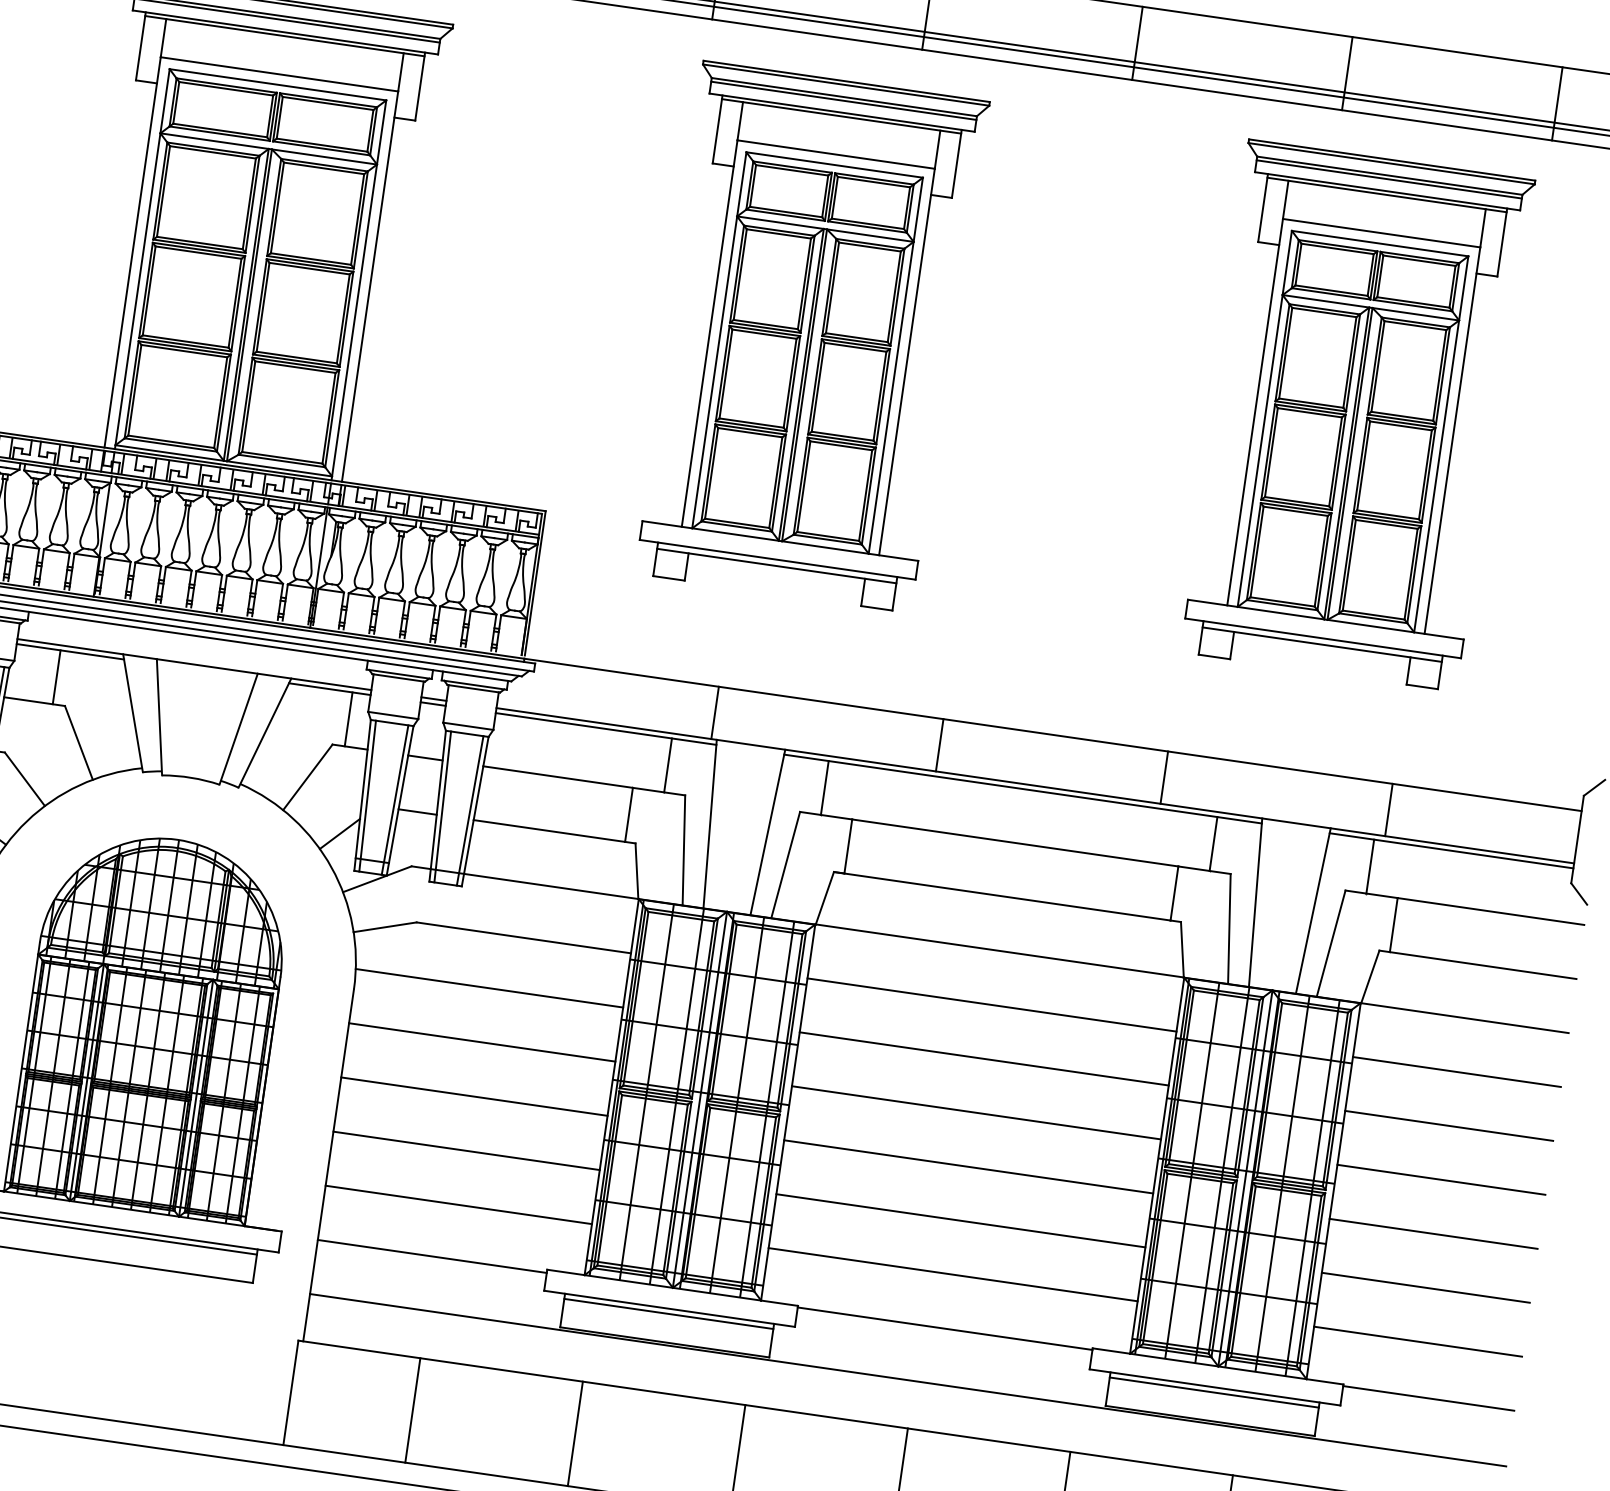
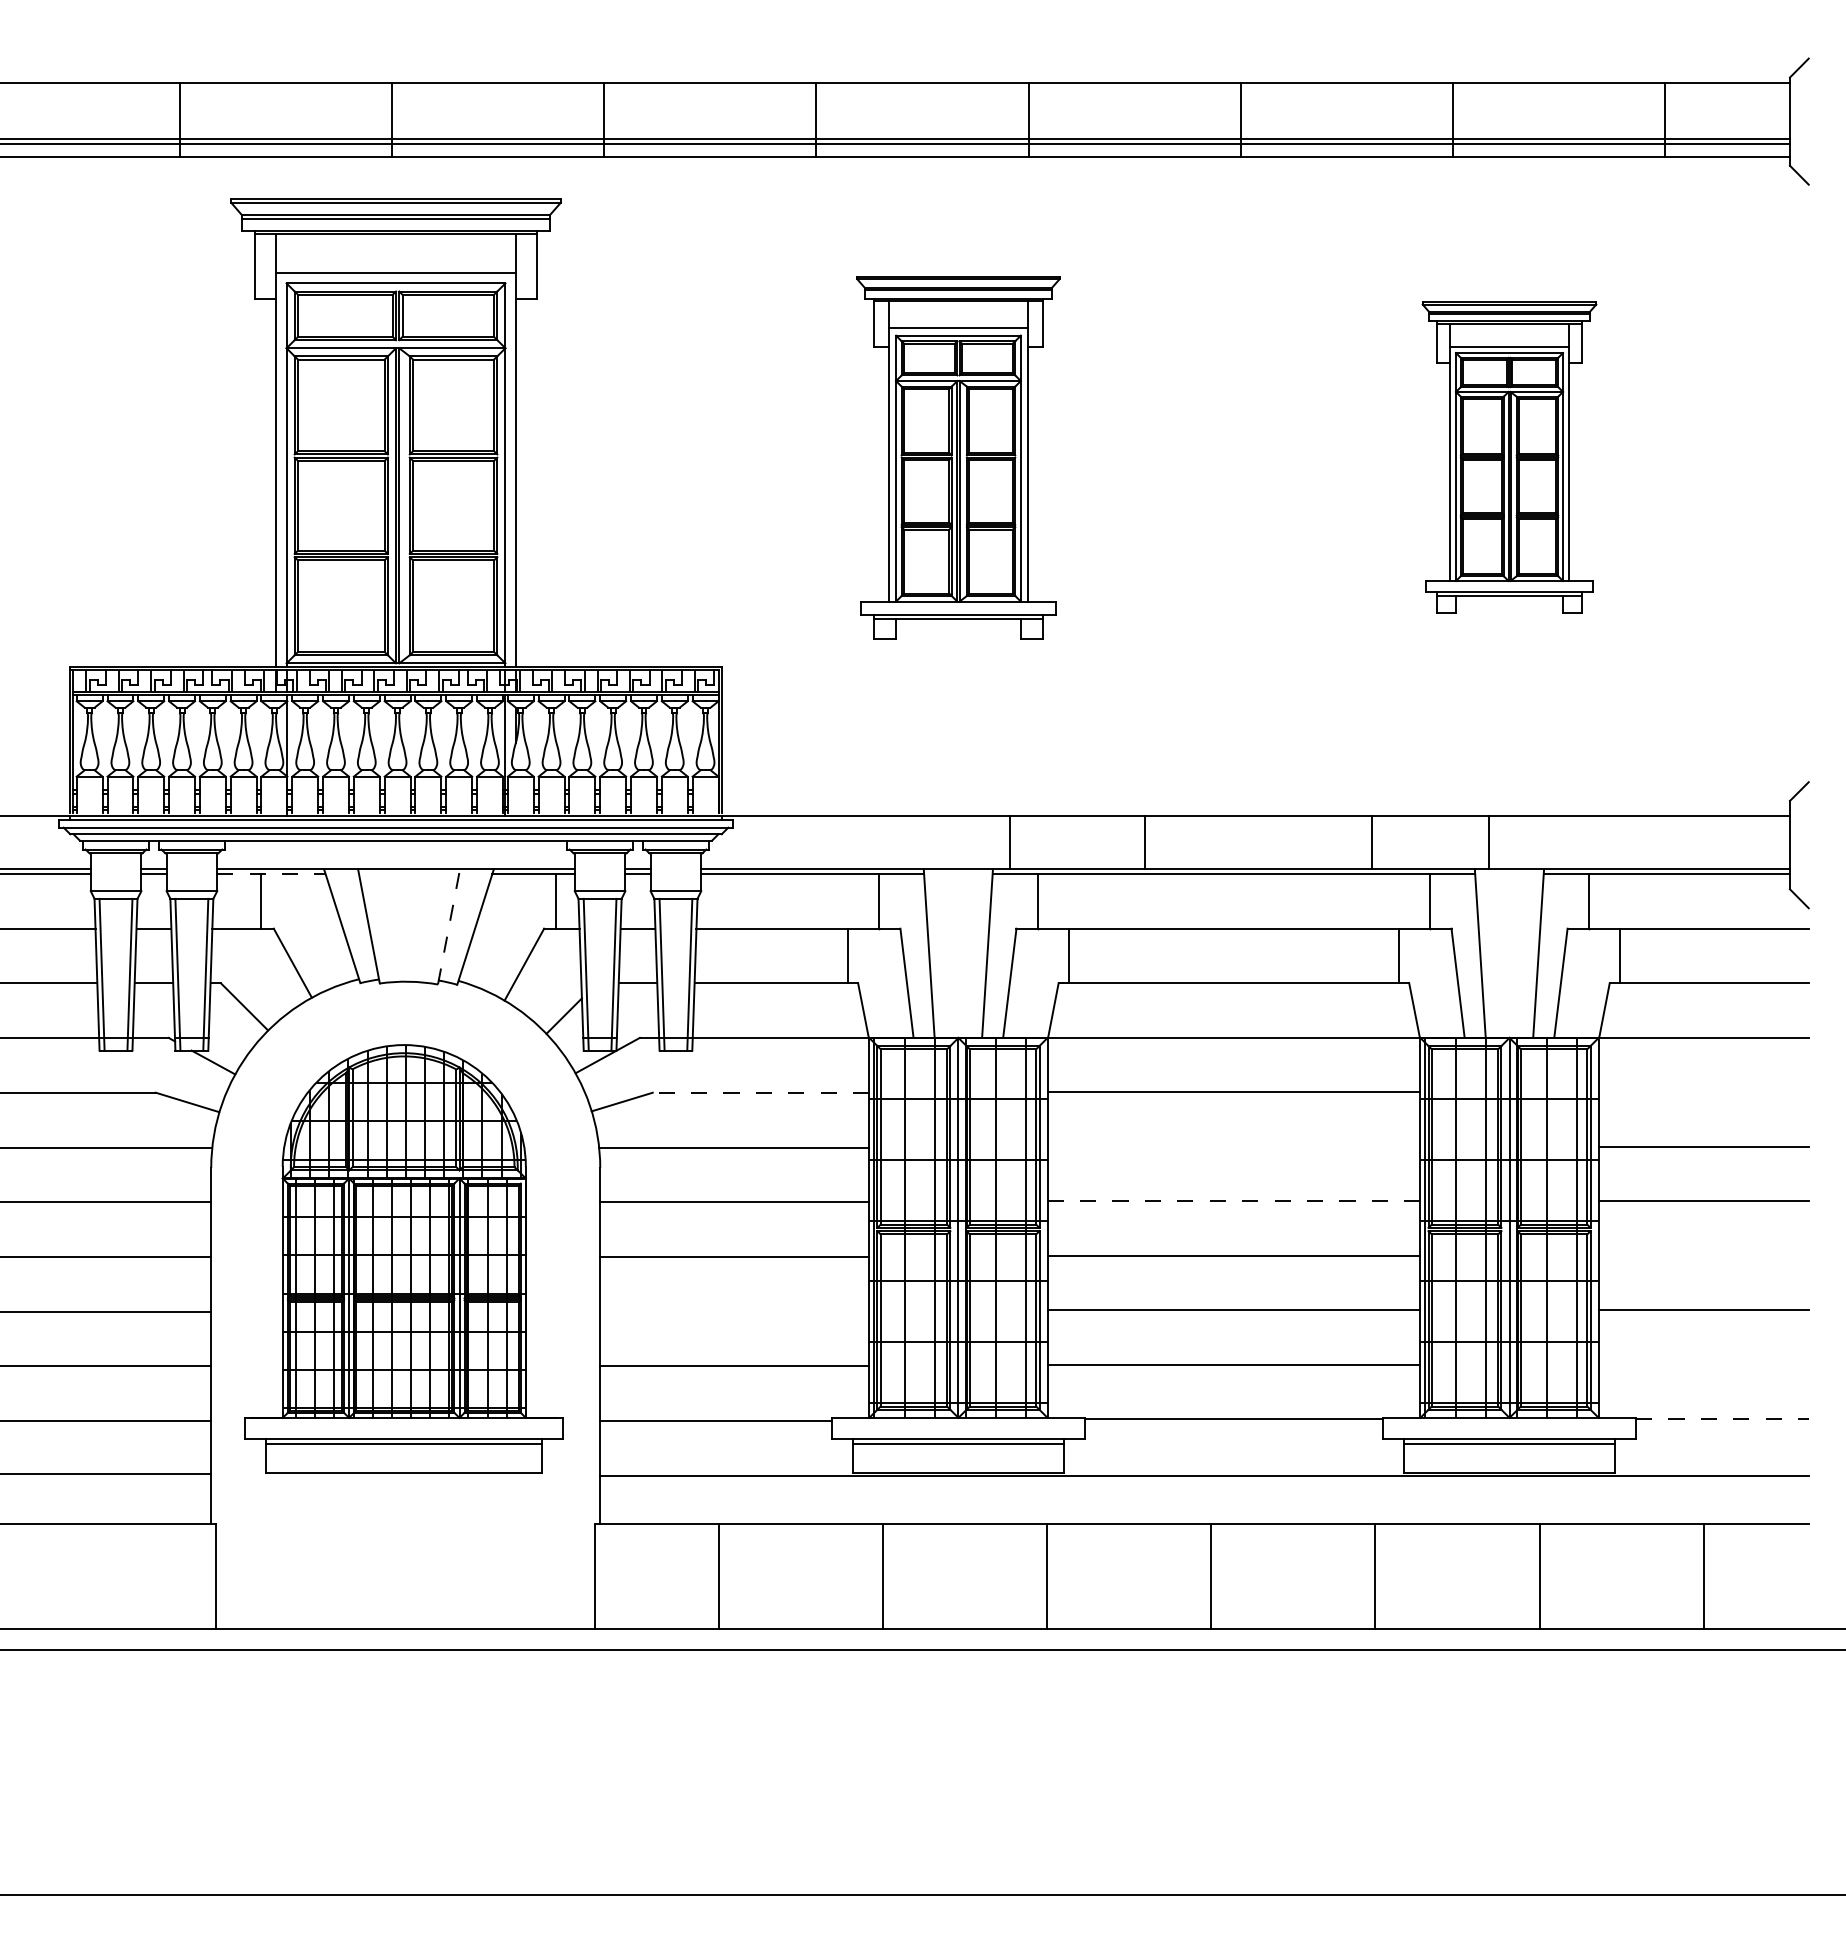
part: (809, 337) -> (958, 457), size x0.7
part: (1355, 415) -> (1509, 457), size x0.6
line: (70, 652) -> (271, 874), solid -> dashed
line: (715, 712) -> (1010, 842), moved
line: (239, 728) -> (449, 926), solid -> dashed
line: (1389, 809) -> (1489, 842), moved
line: (523, 937) -> (760, 1092), solid -> dashed
line: (983, 1058) -> (1233, 1146), removed
line: (1456, 1072) -> (1703, 1092), removed
line: (976, 1113) -> (1234, 1201), solid -> dashed
line: (466, 1150) -> (734, 1311), removed
line: (1433, 1233) -> (1703, 1255), removed
line: (1417, 1341) -> (1703, 1364), removed
line: (1428, 1398) -> (1722, 1419), solid -> dashed

